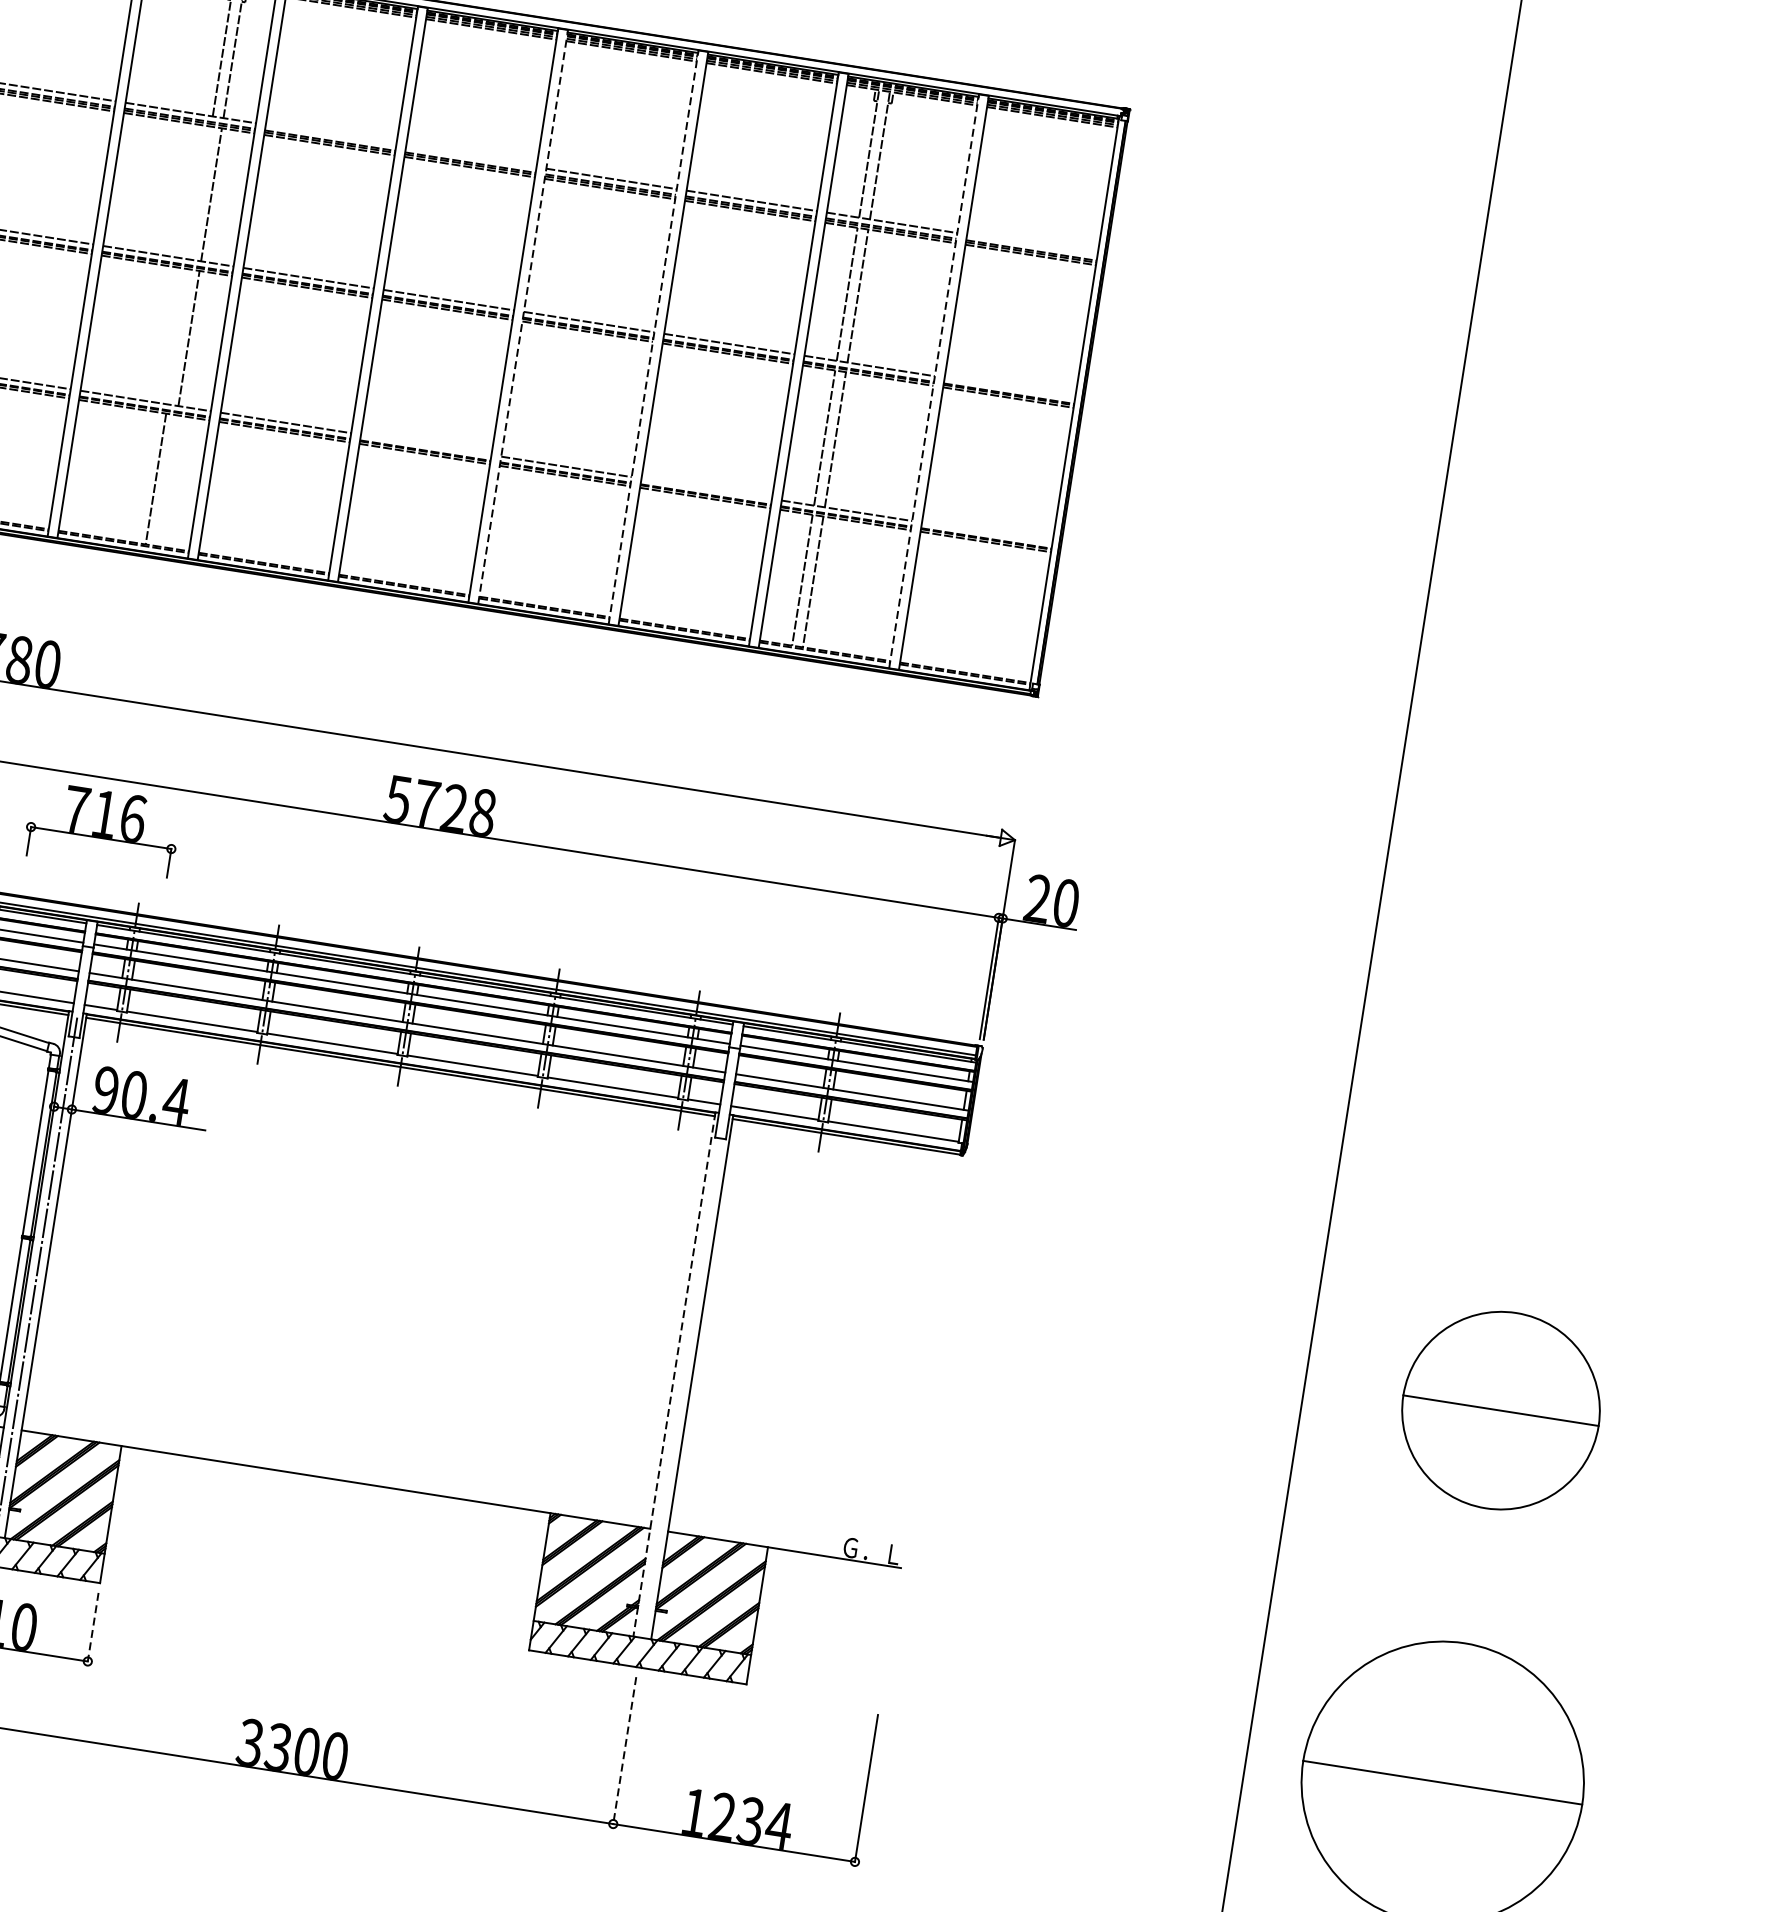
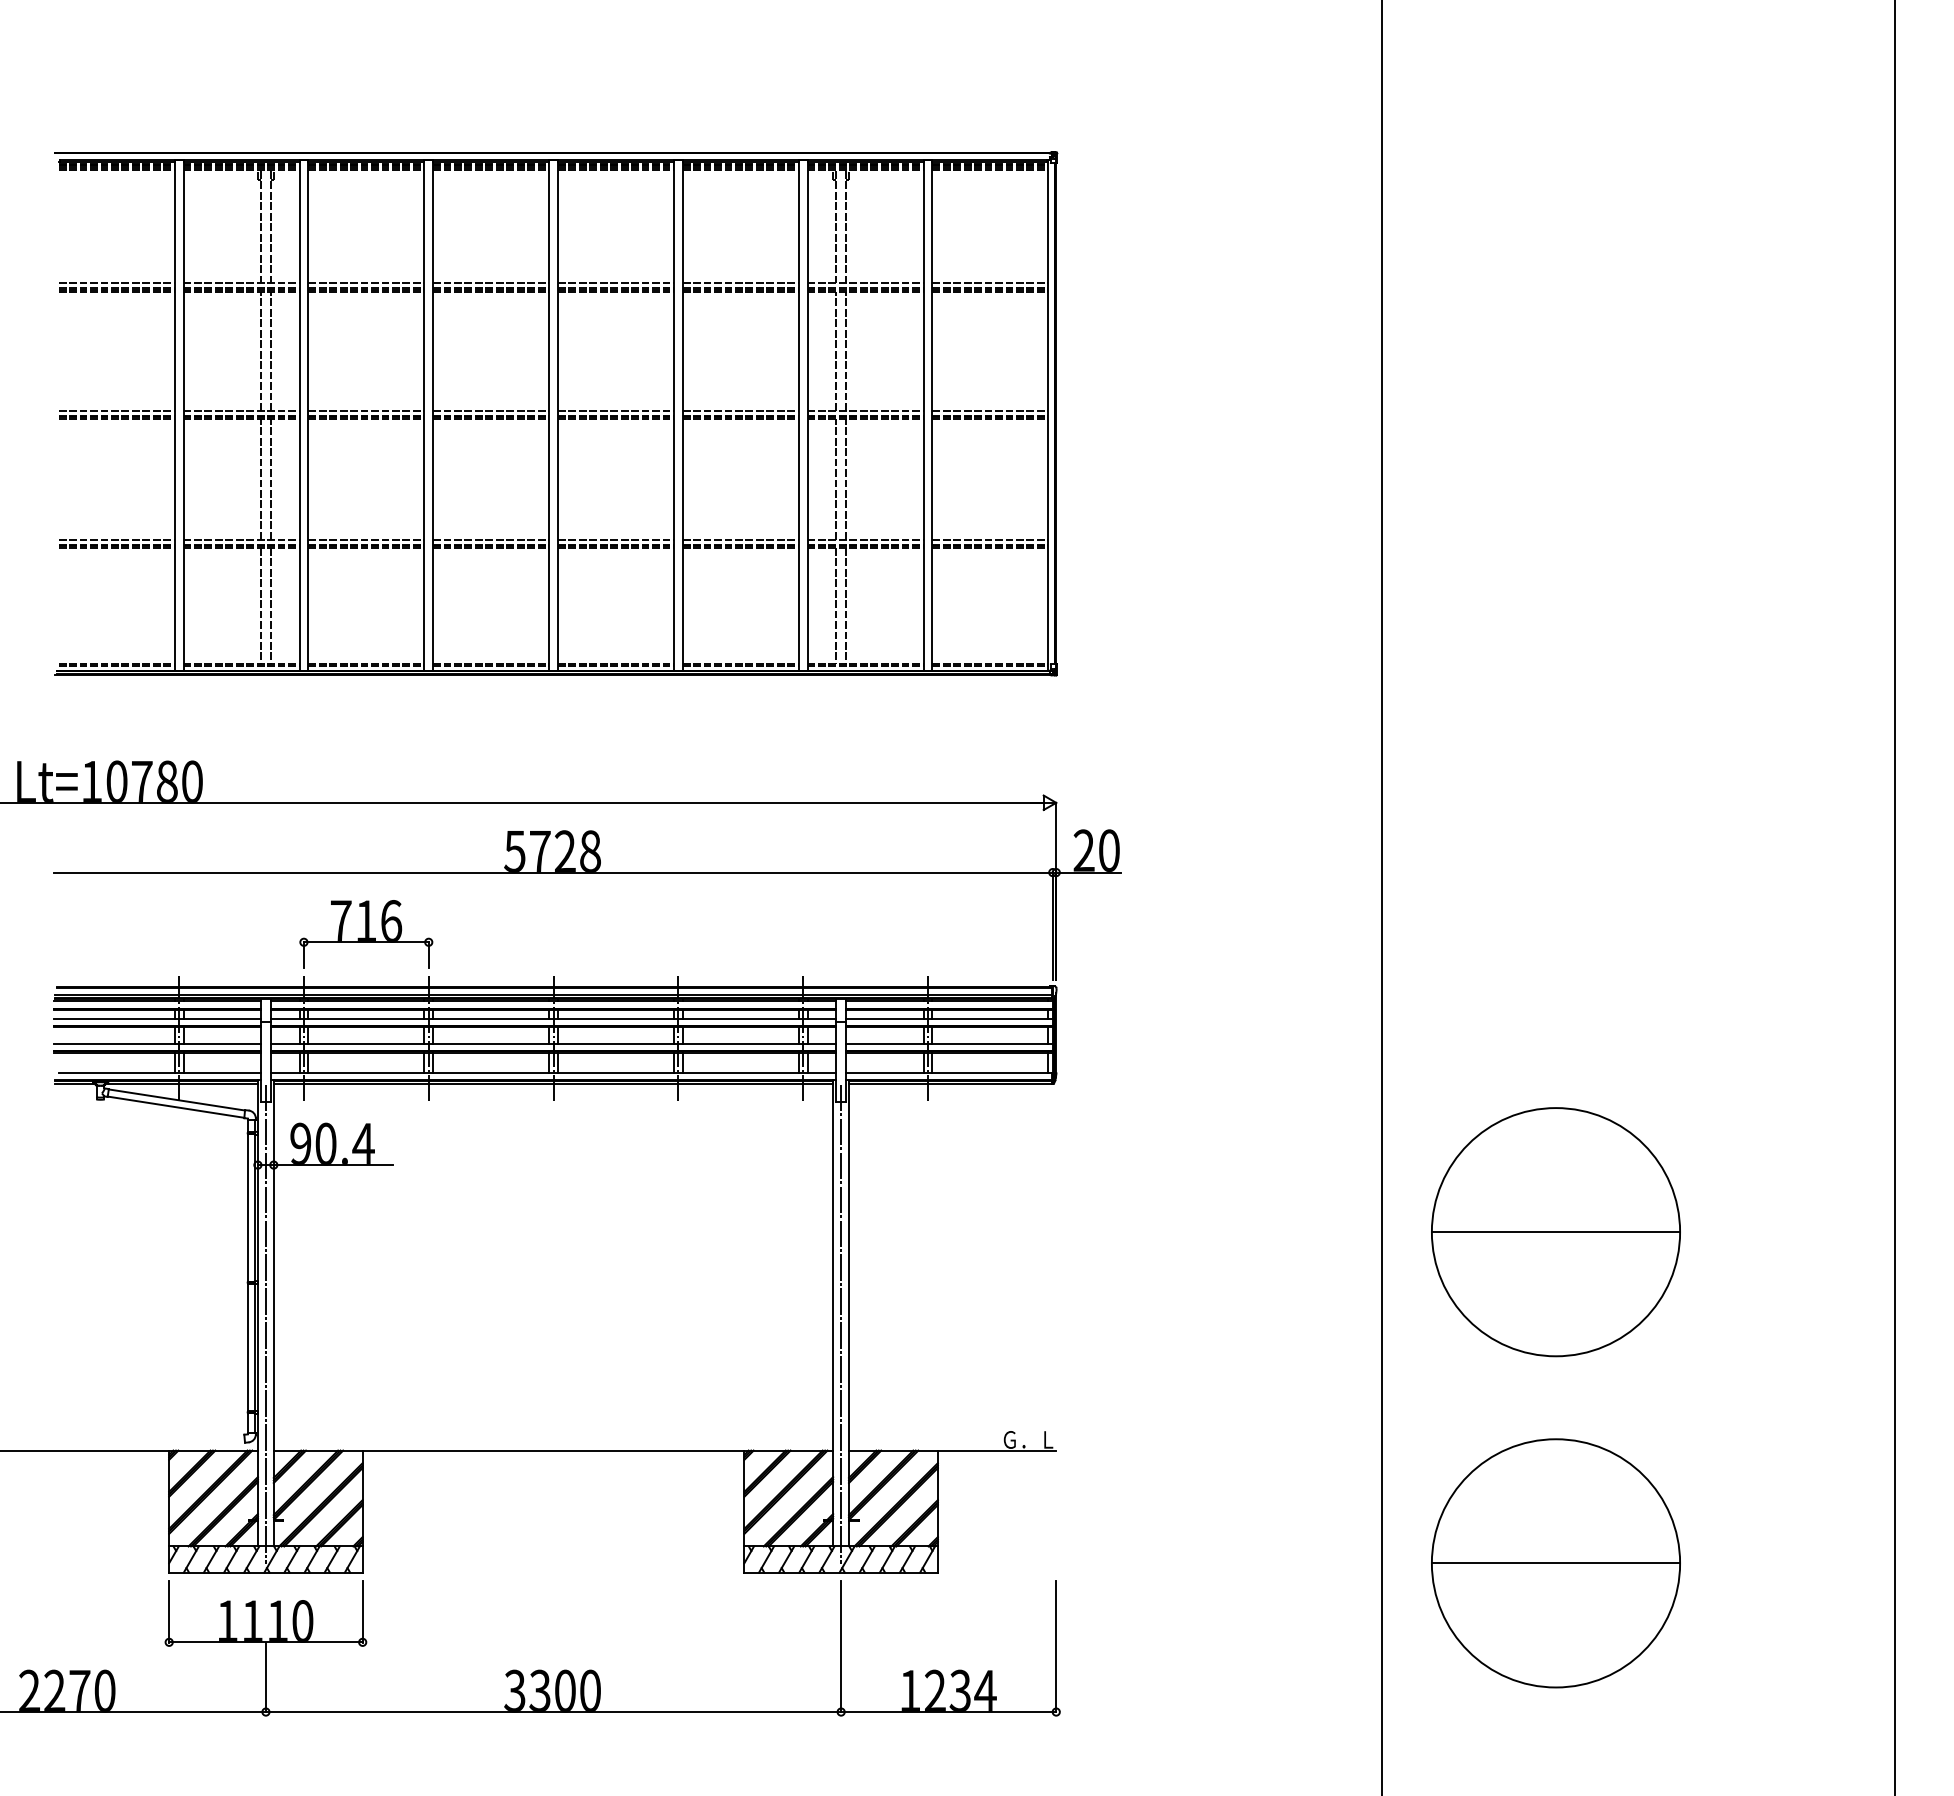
line: (331, 135) -> (366, 283), added
line: (471, 157) -> (491, 283), added
line: (201, 193) -> (261, 351), added
line: (1032, 244) -> (990, 283), added
line: (522, 315) -> (557, 414), dashed -> solid
line: (178, 336) -> (261, 479), added
line: (654, 336) -> (674, 414), dashed -> solid
line: (934, 380) -> (923, 414), dashed -> solid
line: (1010, 387) -> (990, 410), added
line: (426, 444) -> (491, 539), added
line: (166, 480) -> (270, 605), added
line: (706, 488) -> (740, 539), added
line: (987, 532) -> (990, 539), added
part: (102, 829) -> (366, 934), moved
line: (674, 1374) -> (833, 1313), dashed -> solid
line: (682, 1387) -> (841, 1323), added
part: (1500, 1410) -> (1555, 1232), size x1.43
line: (93, 1626) -> (362, 1611), dashed -> solid
line: (625, 1751) -> (841, 1647), dashed -> solid

